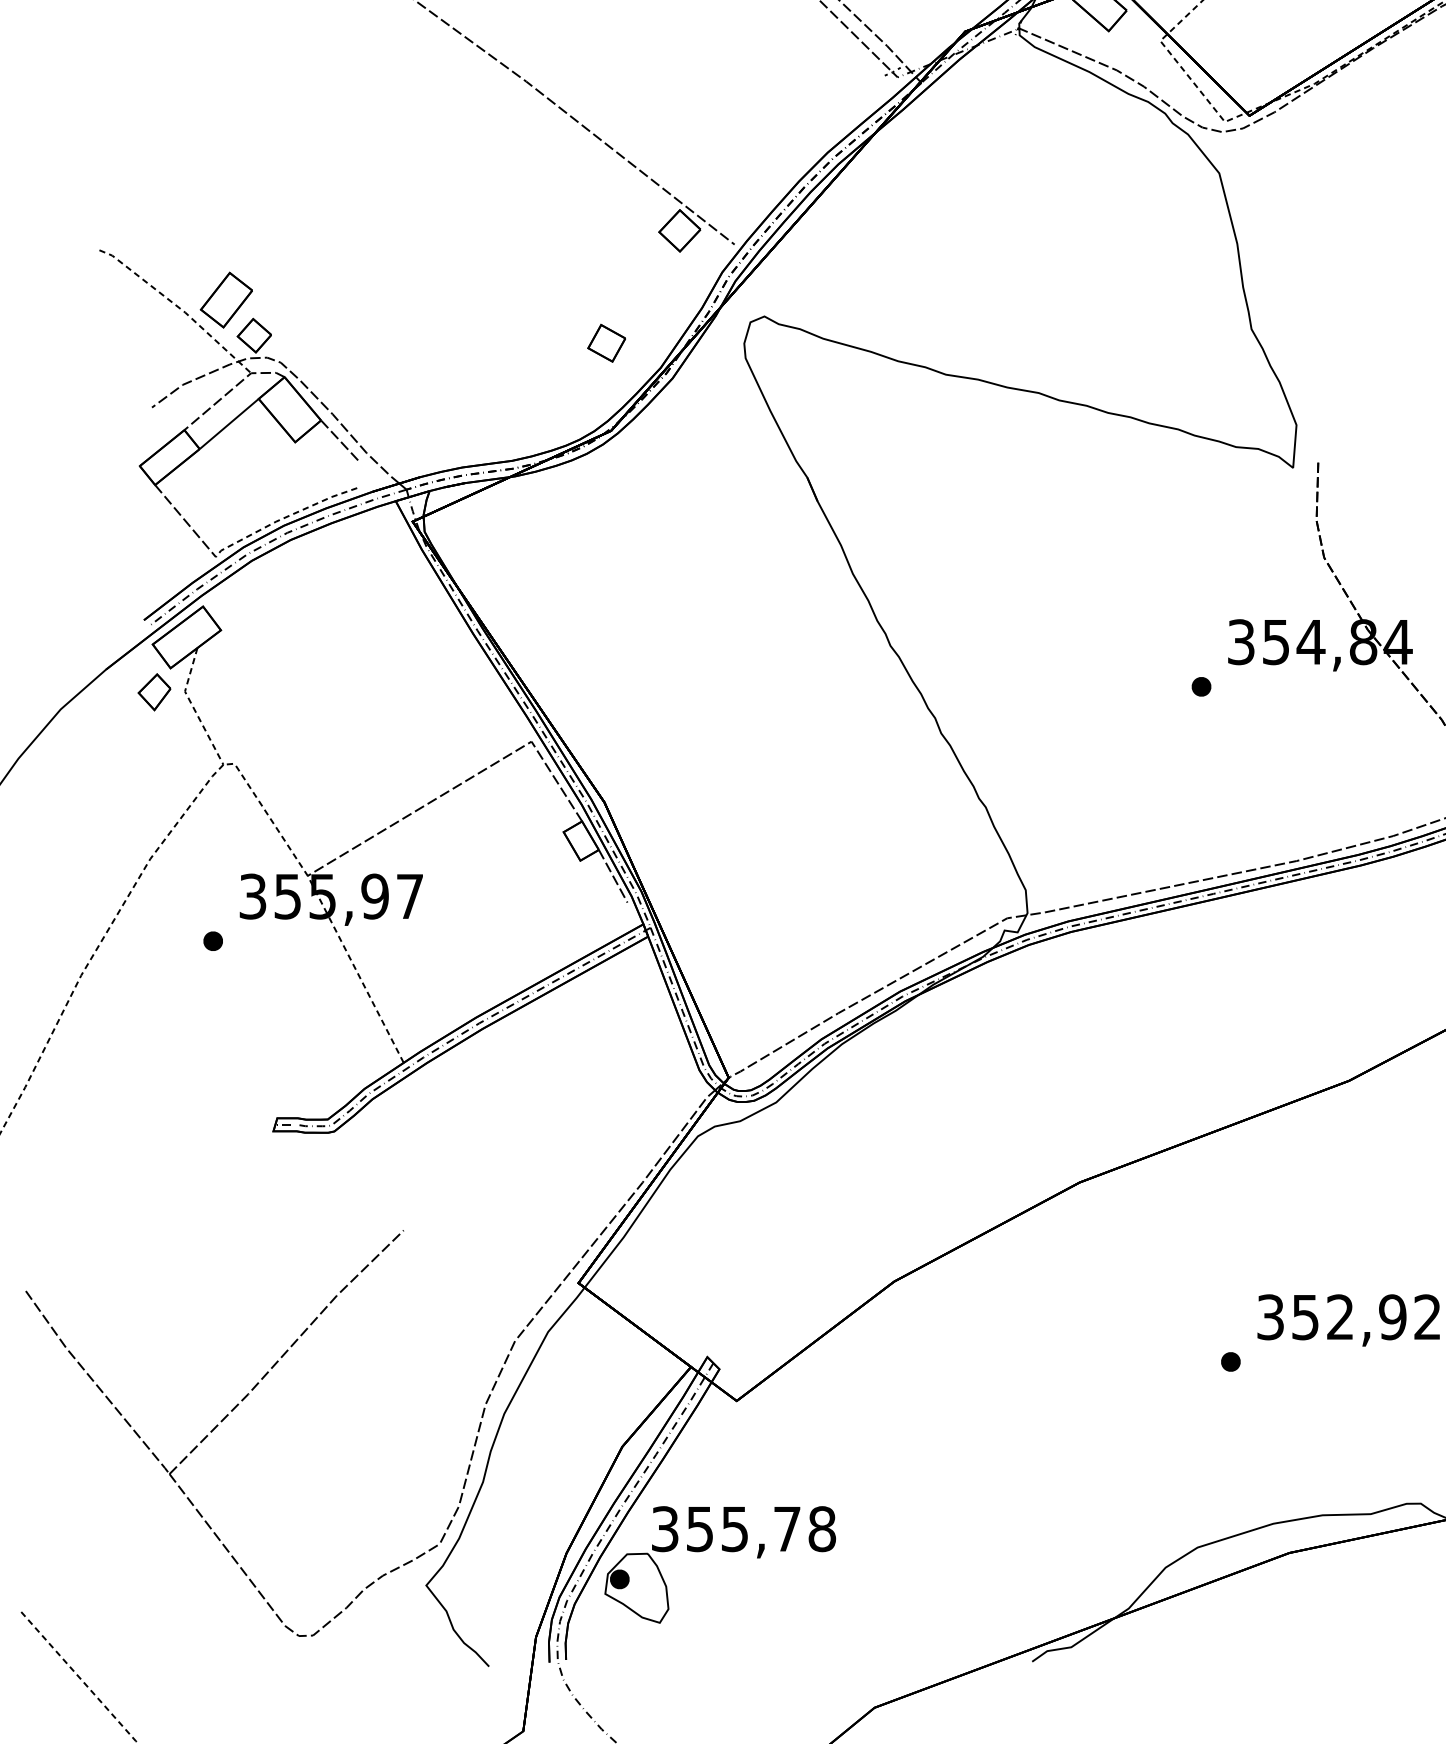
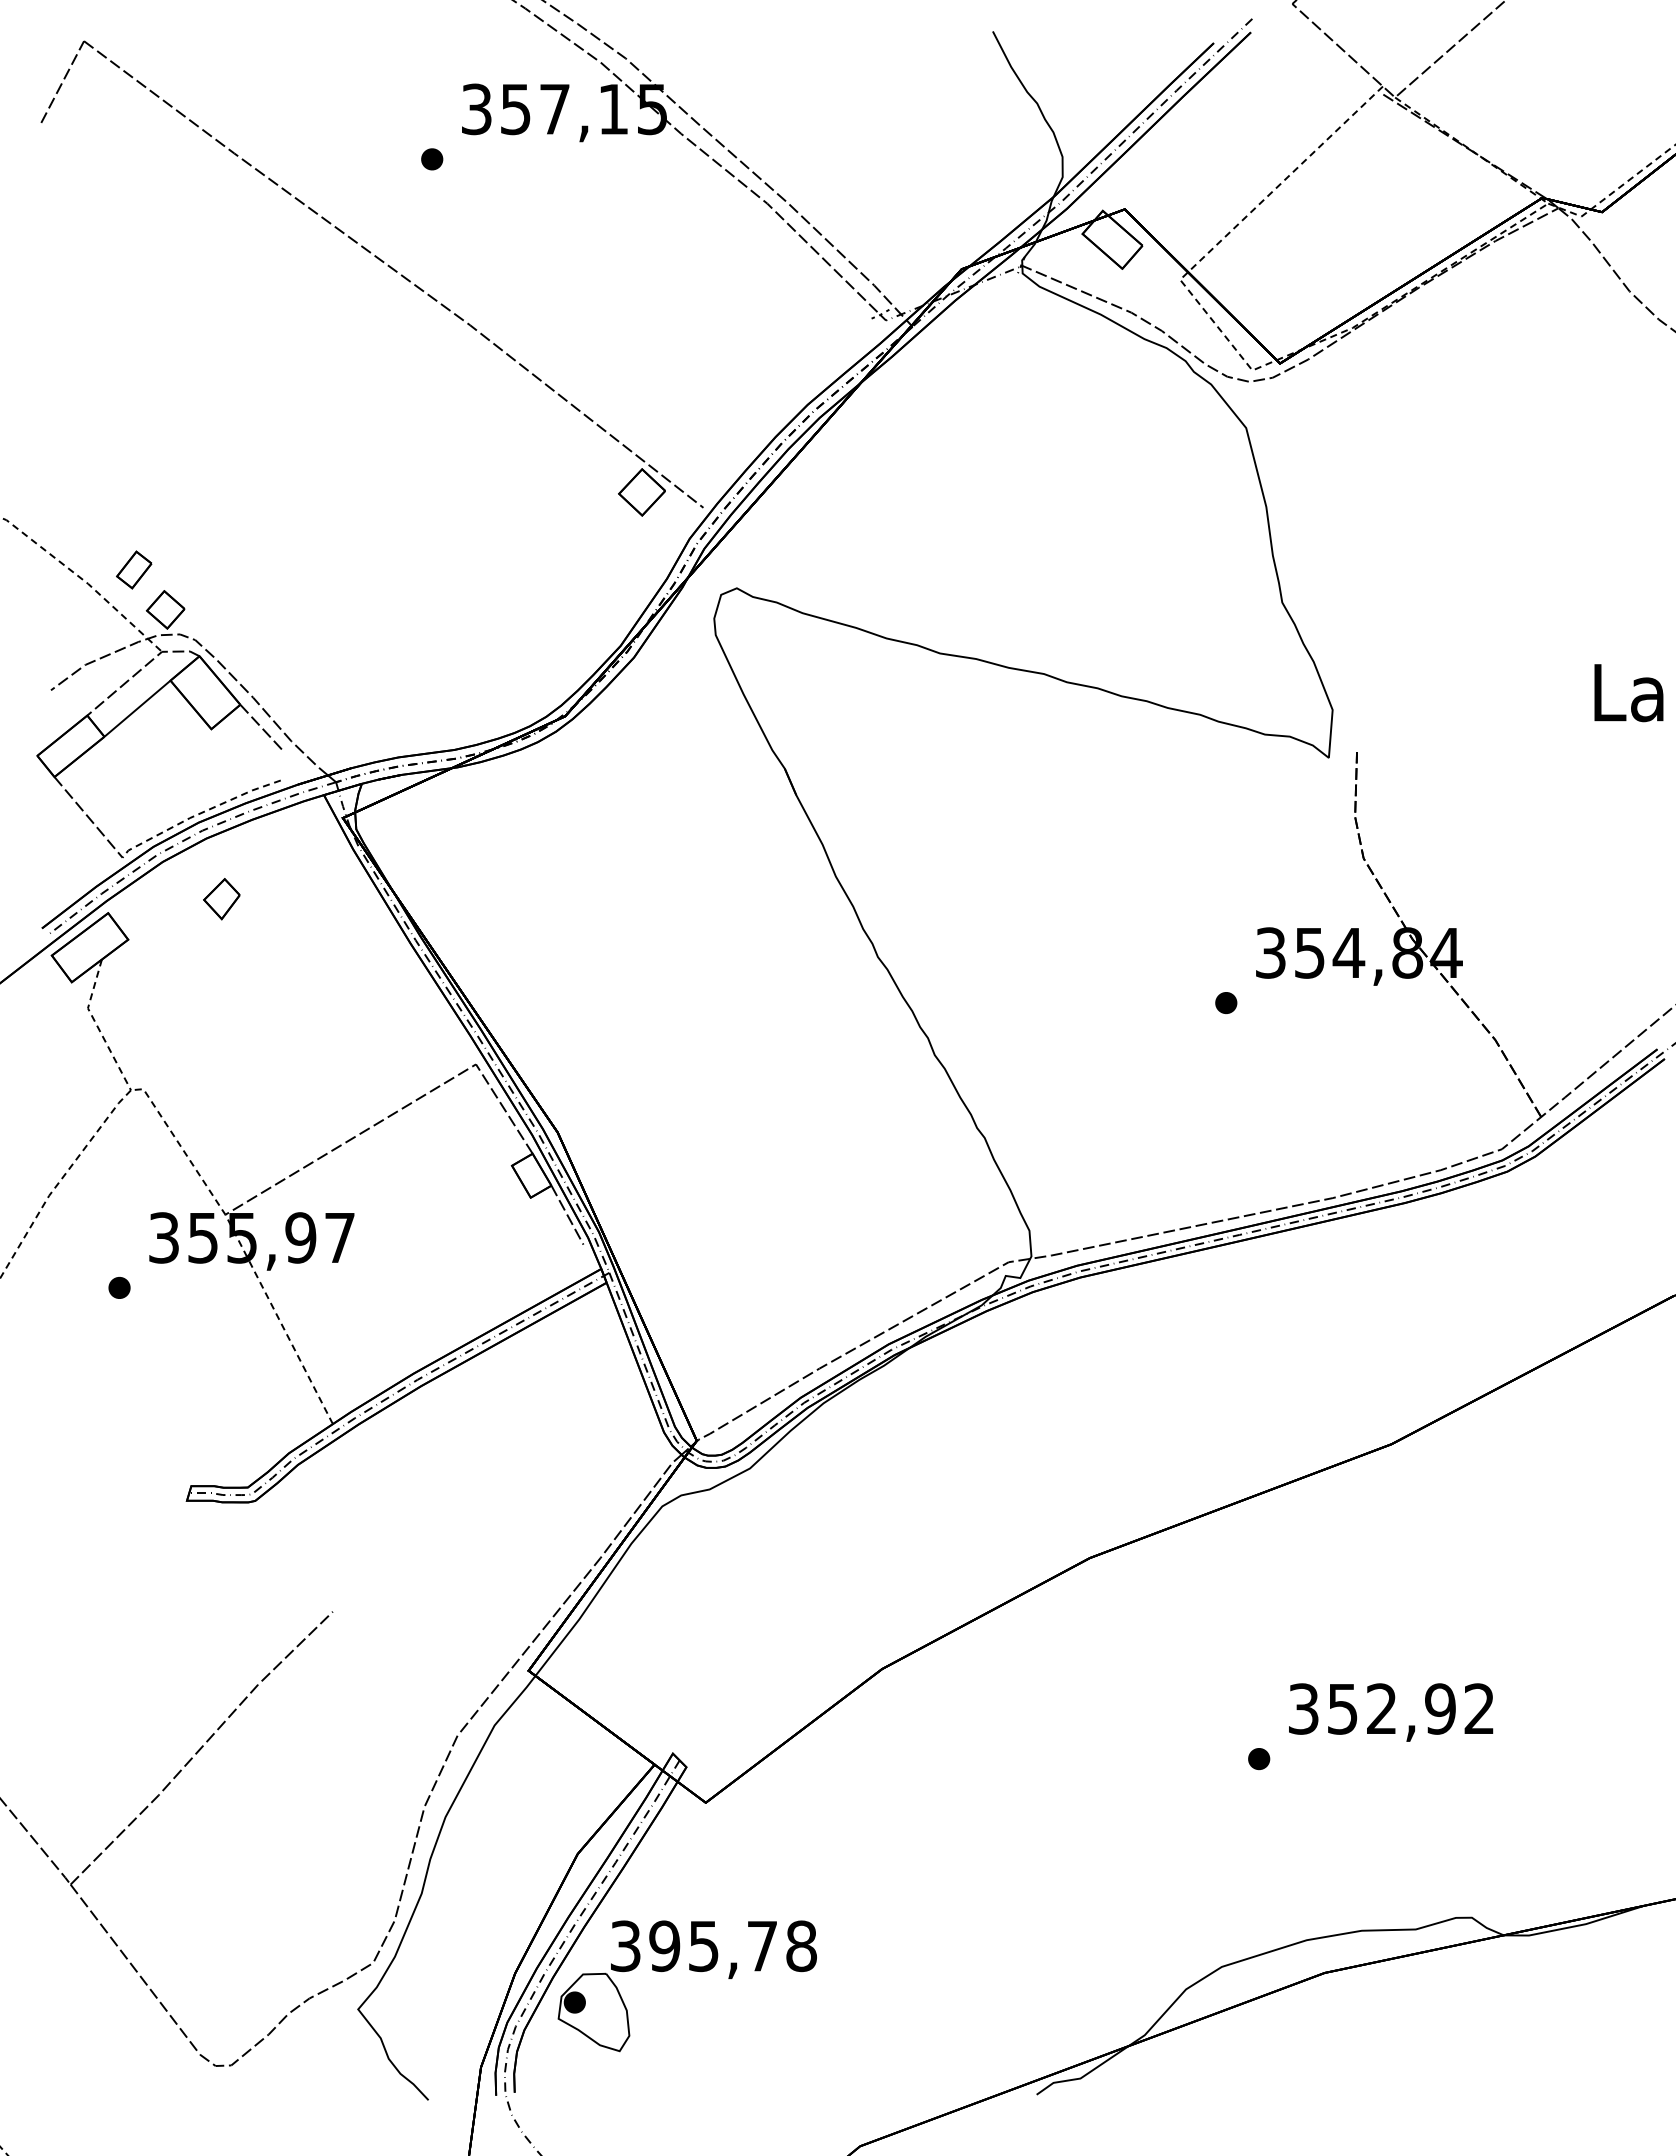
part: (225, 299) -> (133, 569), size x0.6
part: (606, 342) -> (559, 617), removed
part: (154, 692) -> (221, 899), moved
text: (699, 1528) -> (664, 1945), 355,78 -> 395,78

